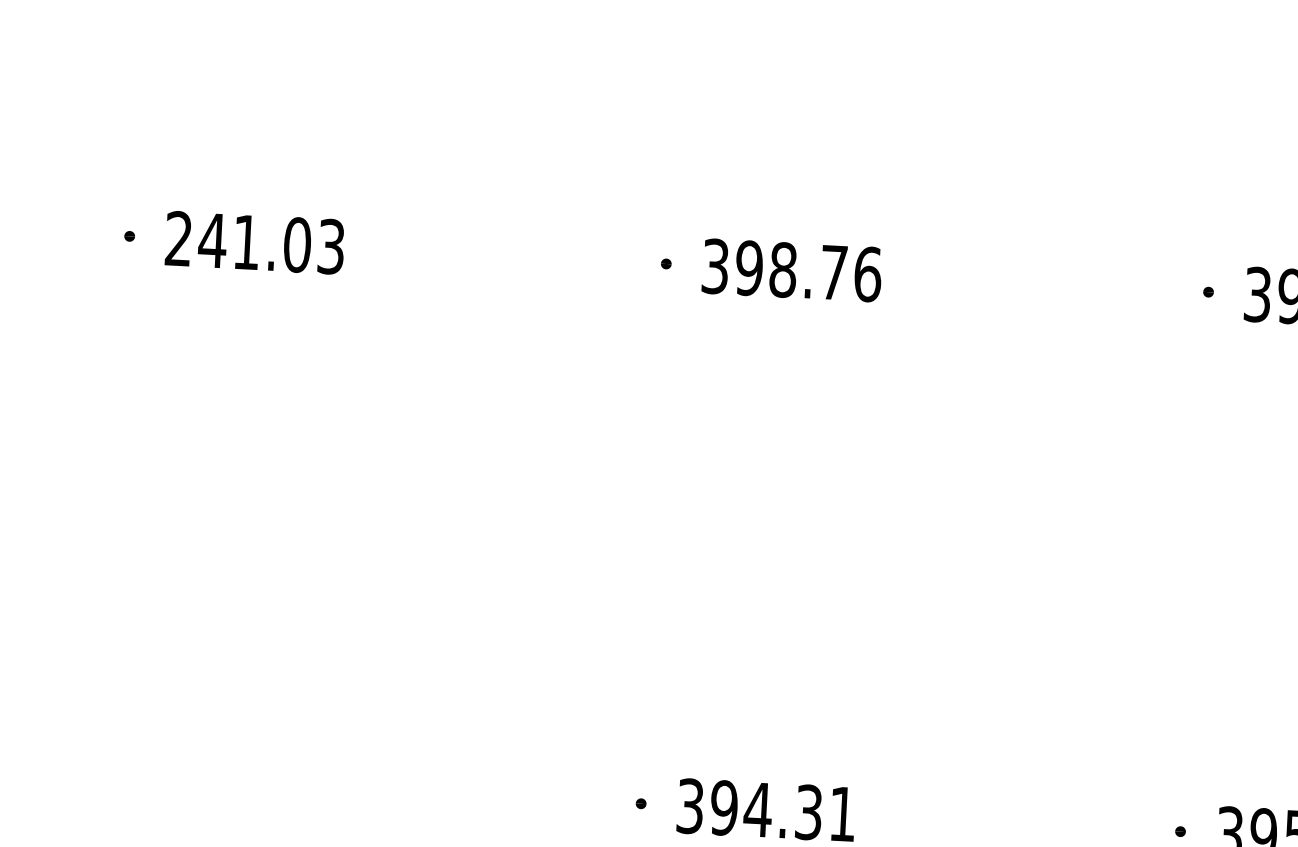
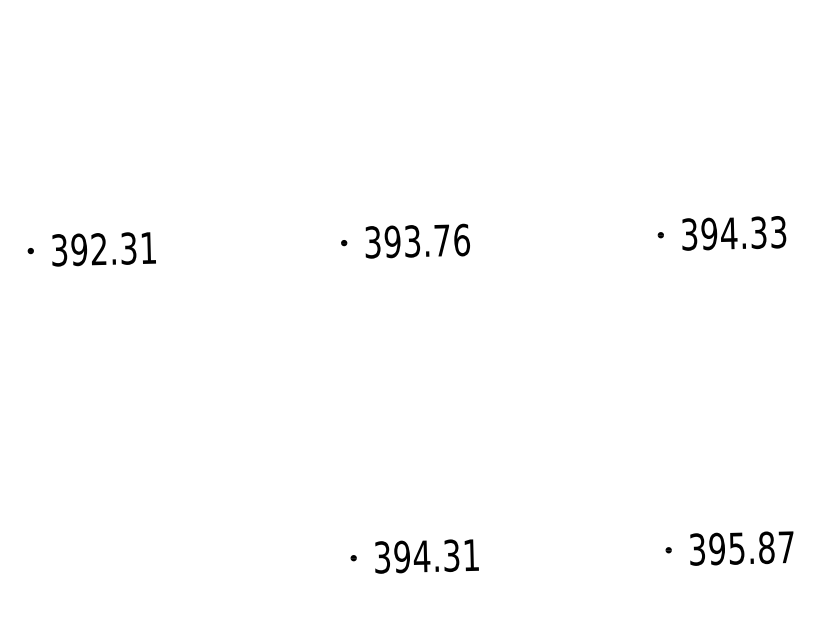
text: (254, 241) -> (103, 248), 241.03 -> 392.31
text: (783, 270) -> (412, 241), 398.76 -> 393.76

